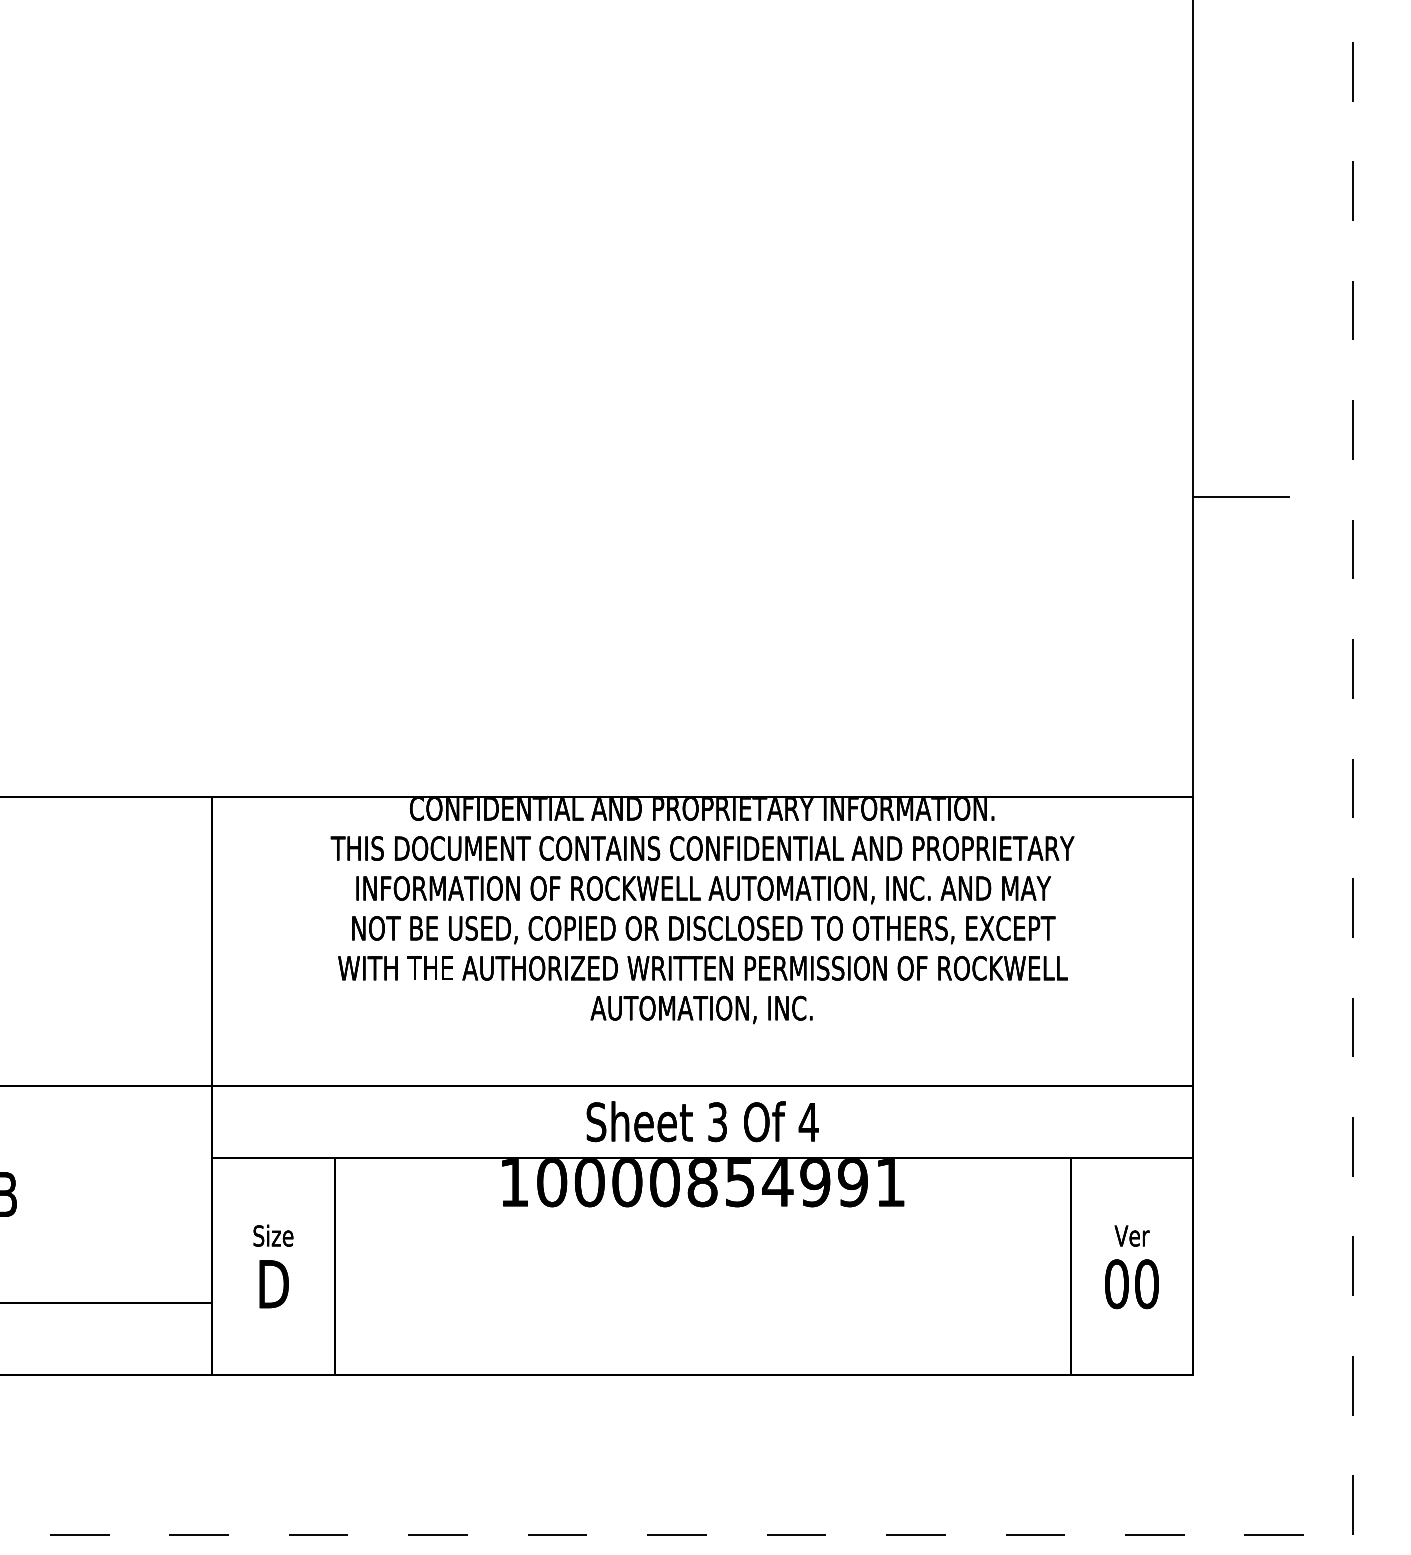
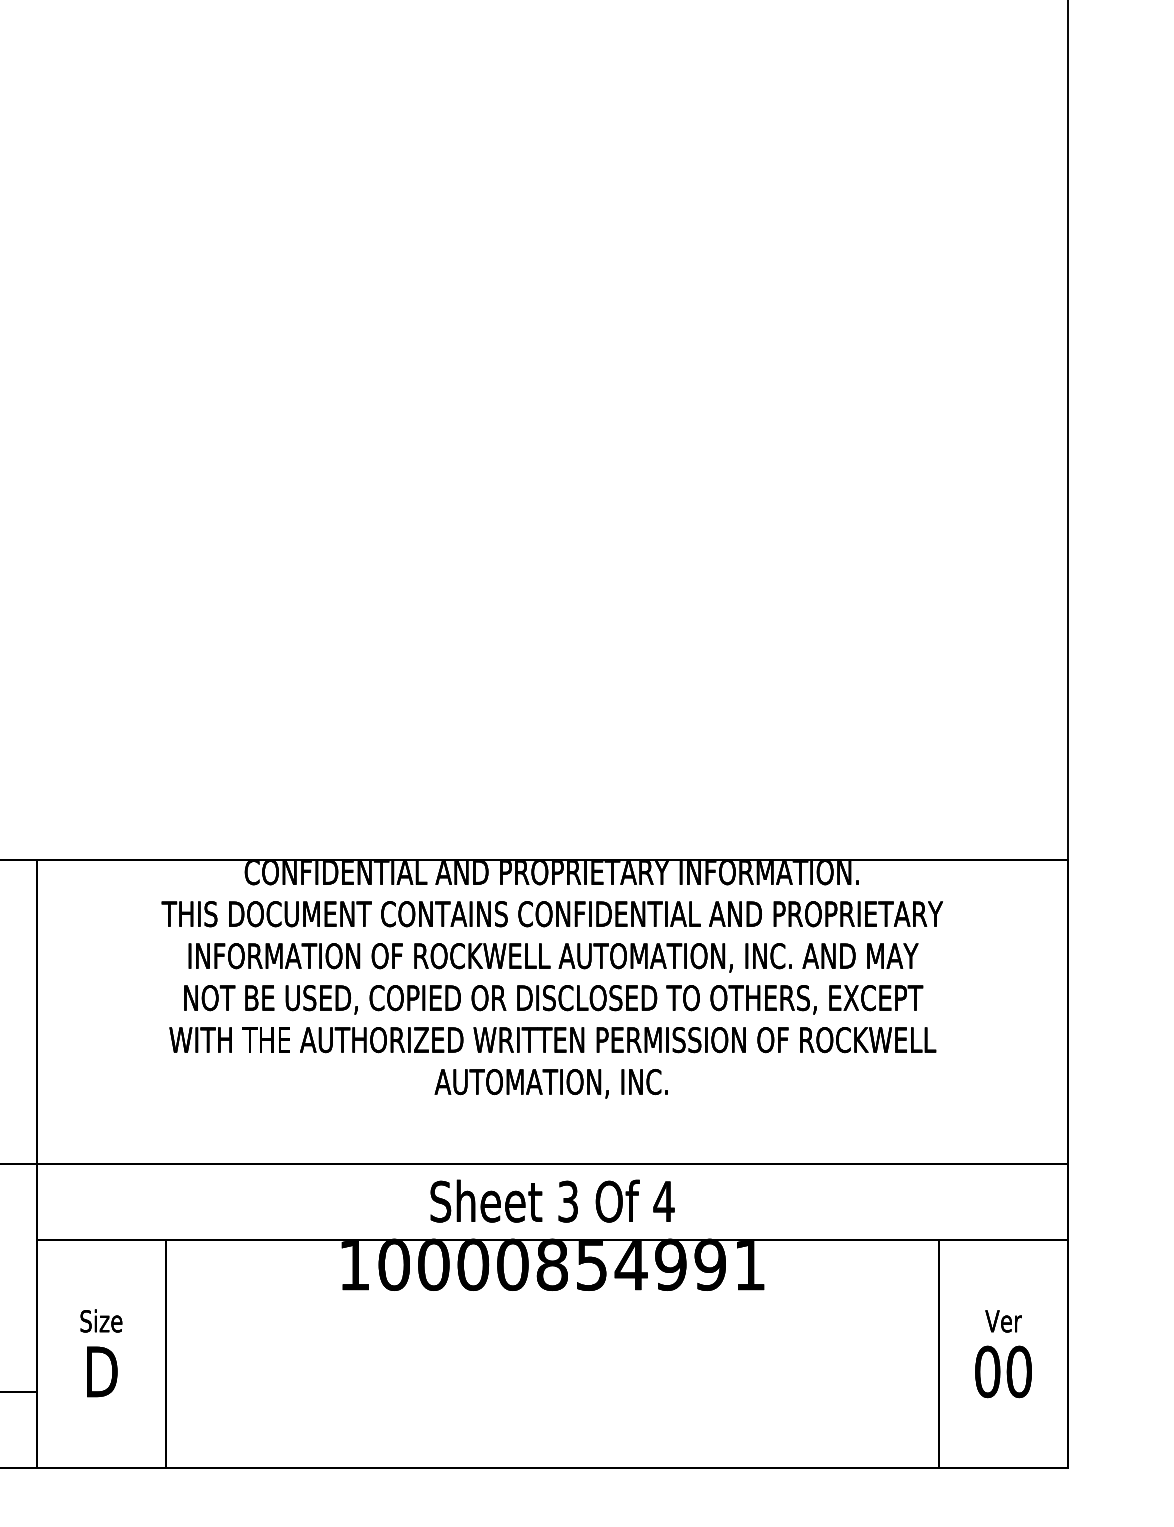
line: (1241, 497) -> (1118, 545), removed

